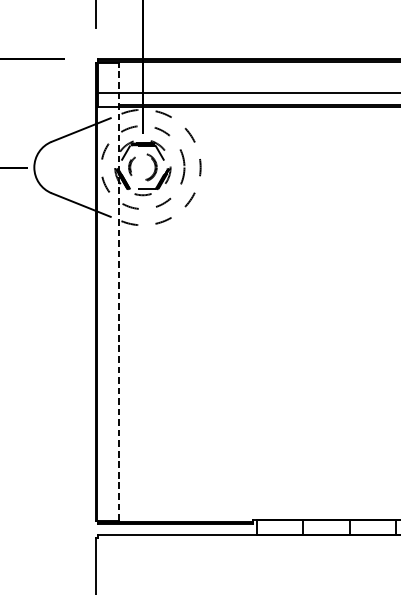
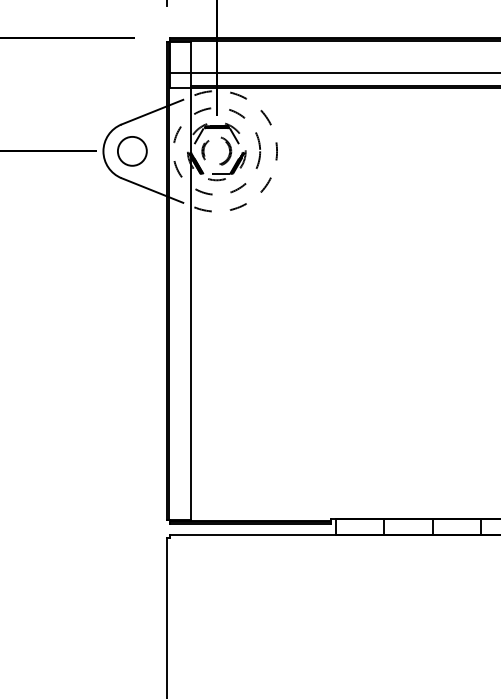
circle: (62, 167) -> (132, 151), added
line: (118, 291) -> (191, 280), dashed -> solid

